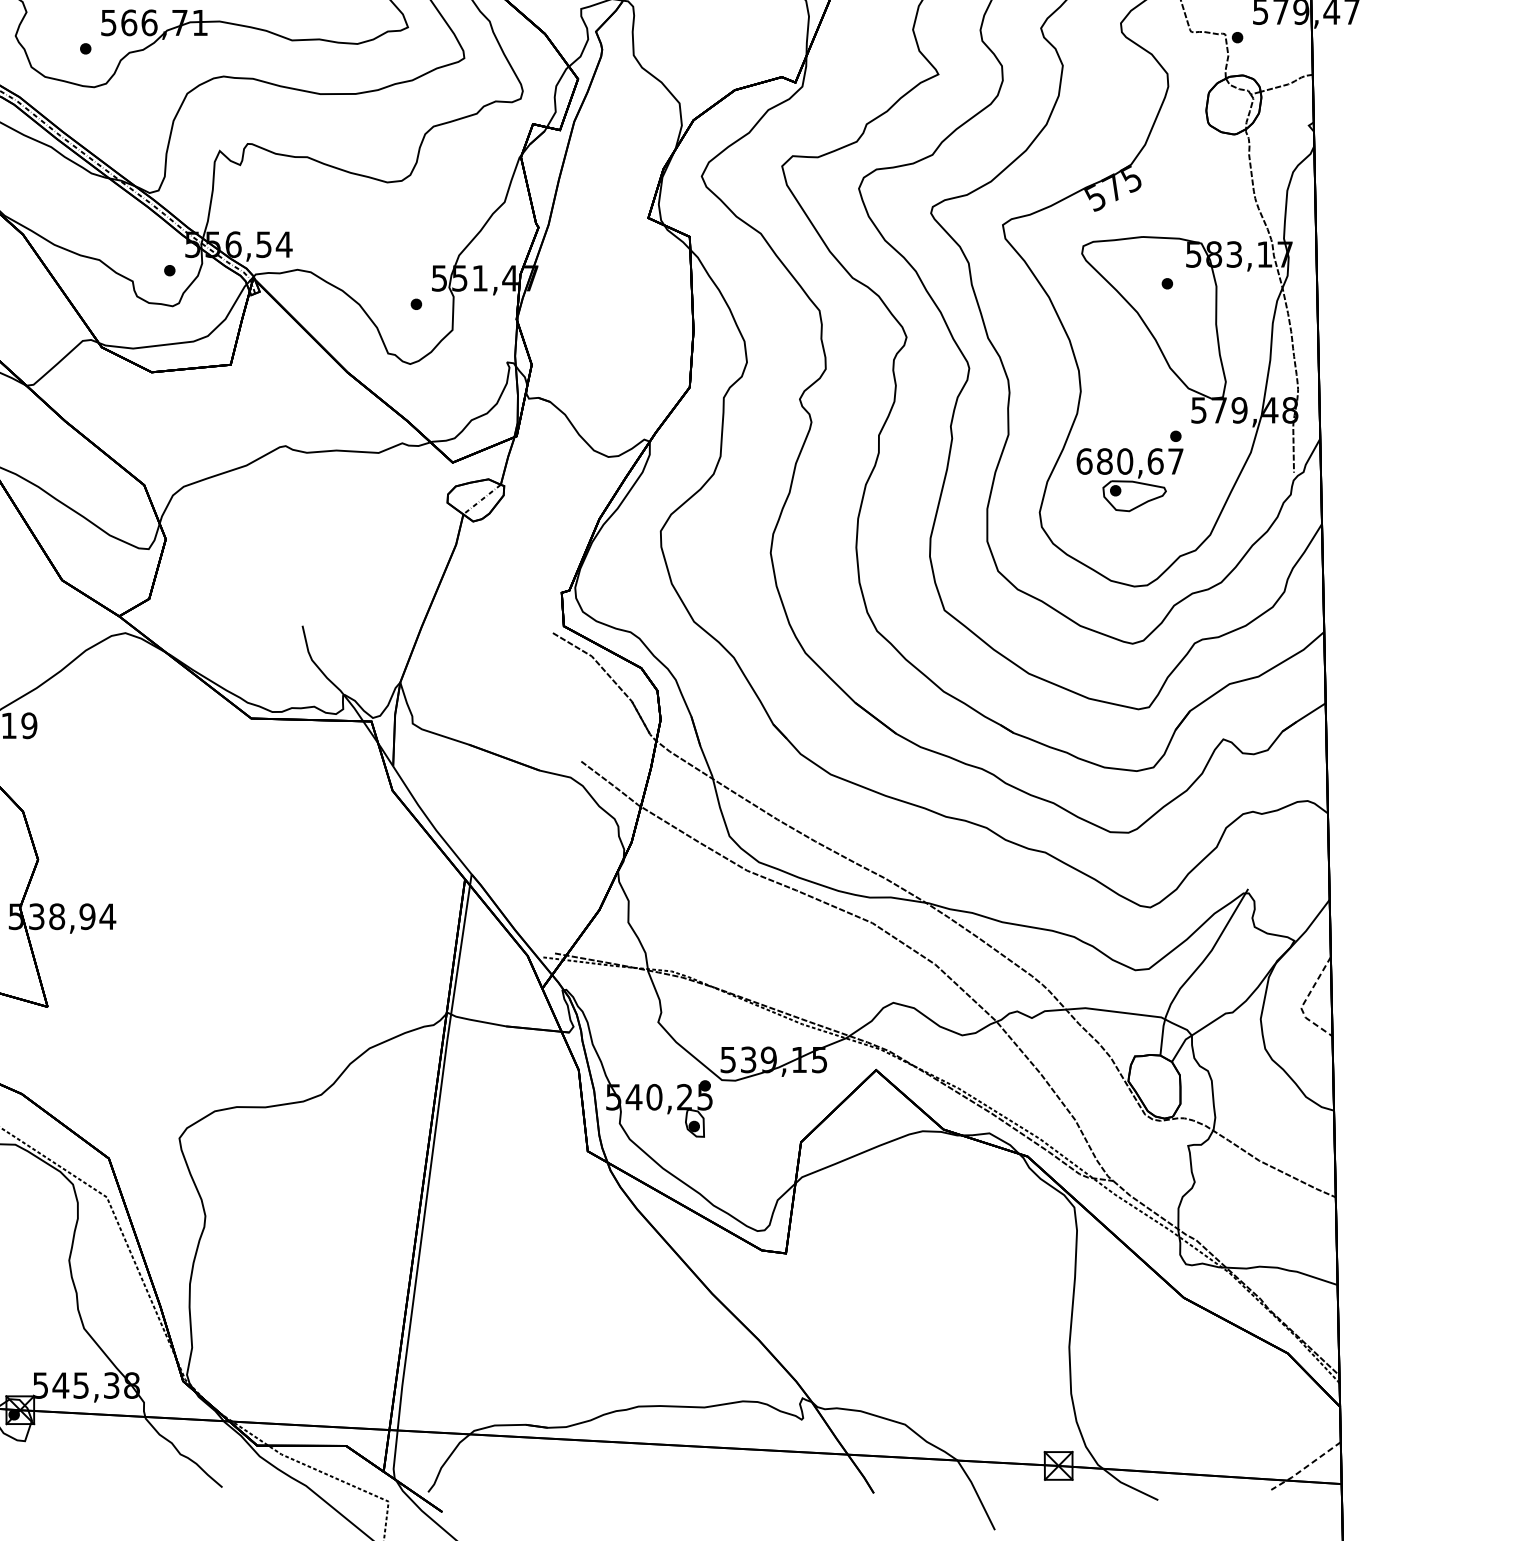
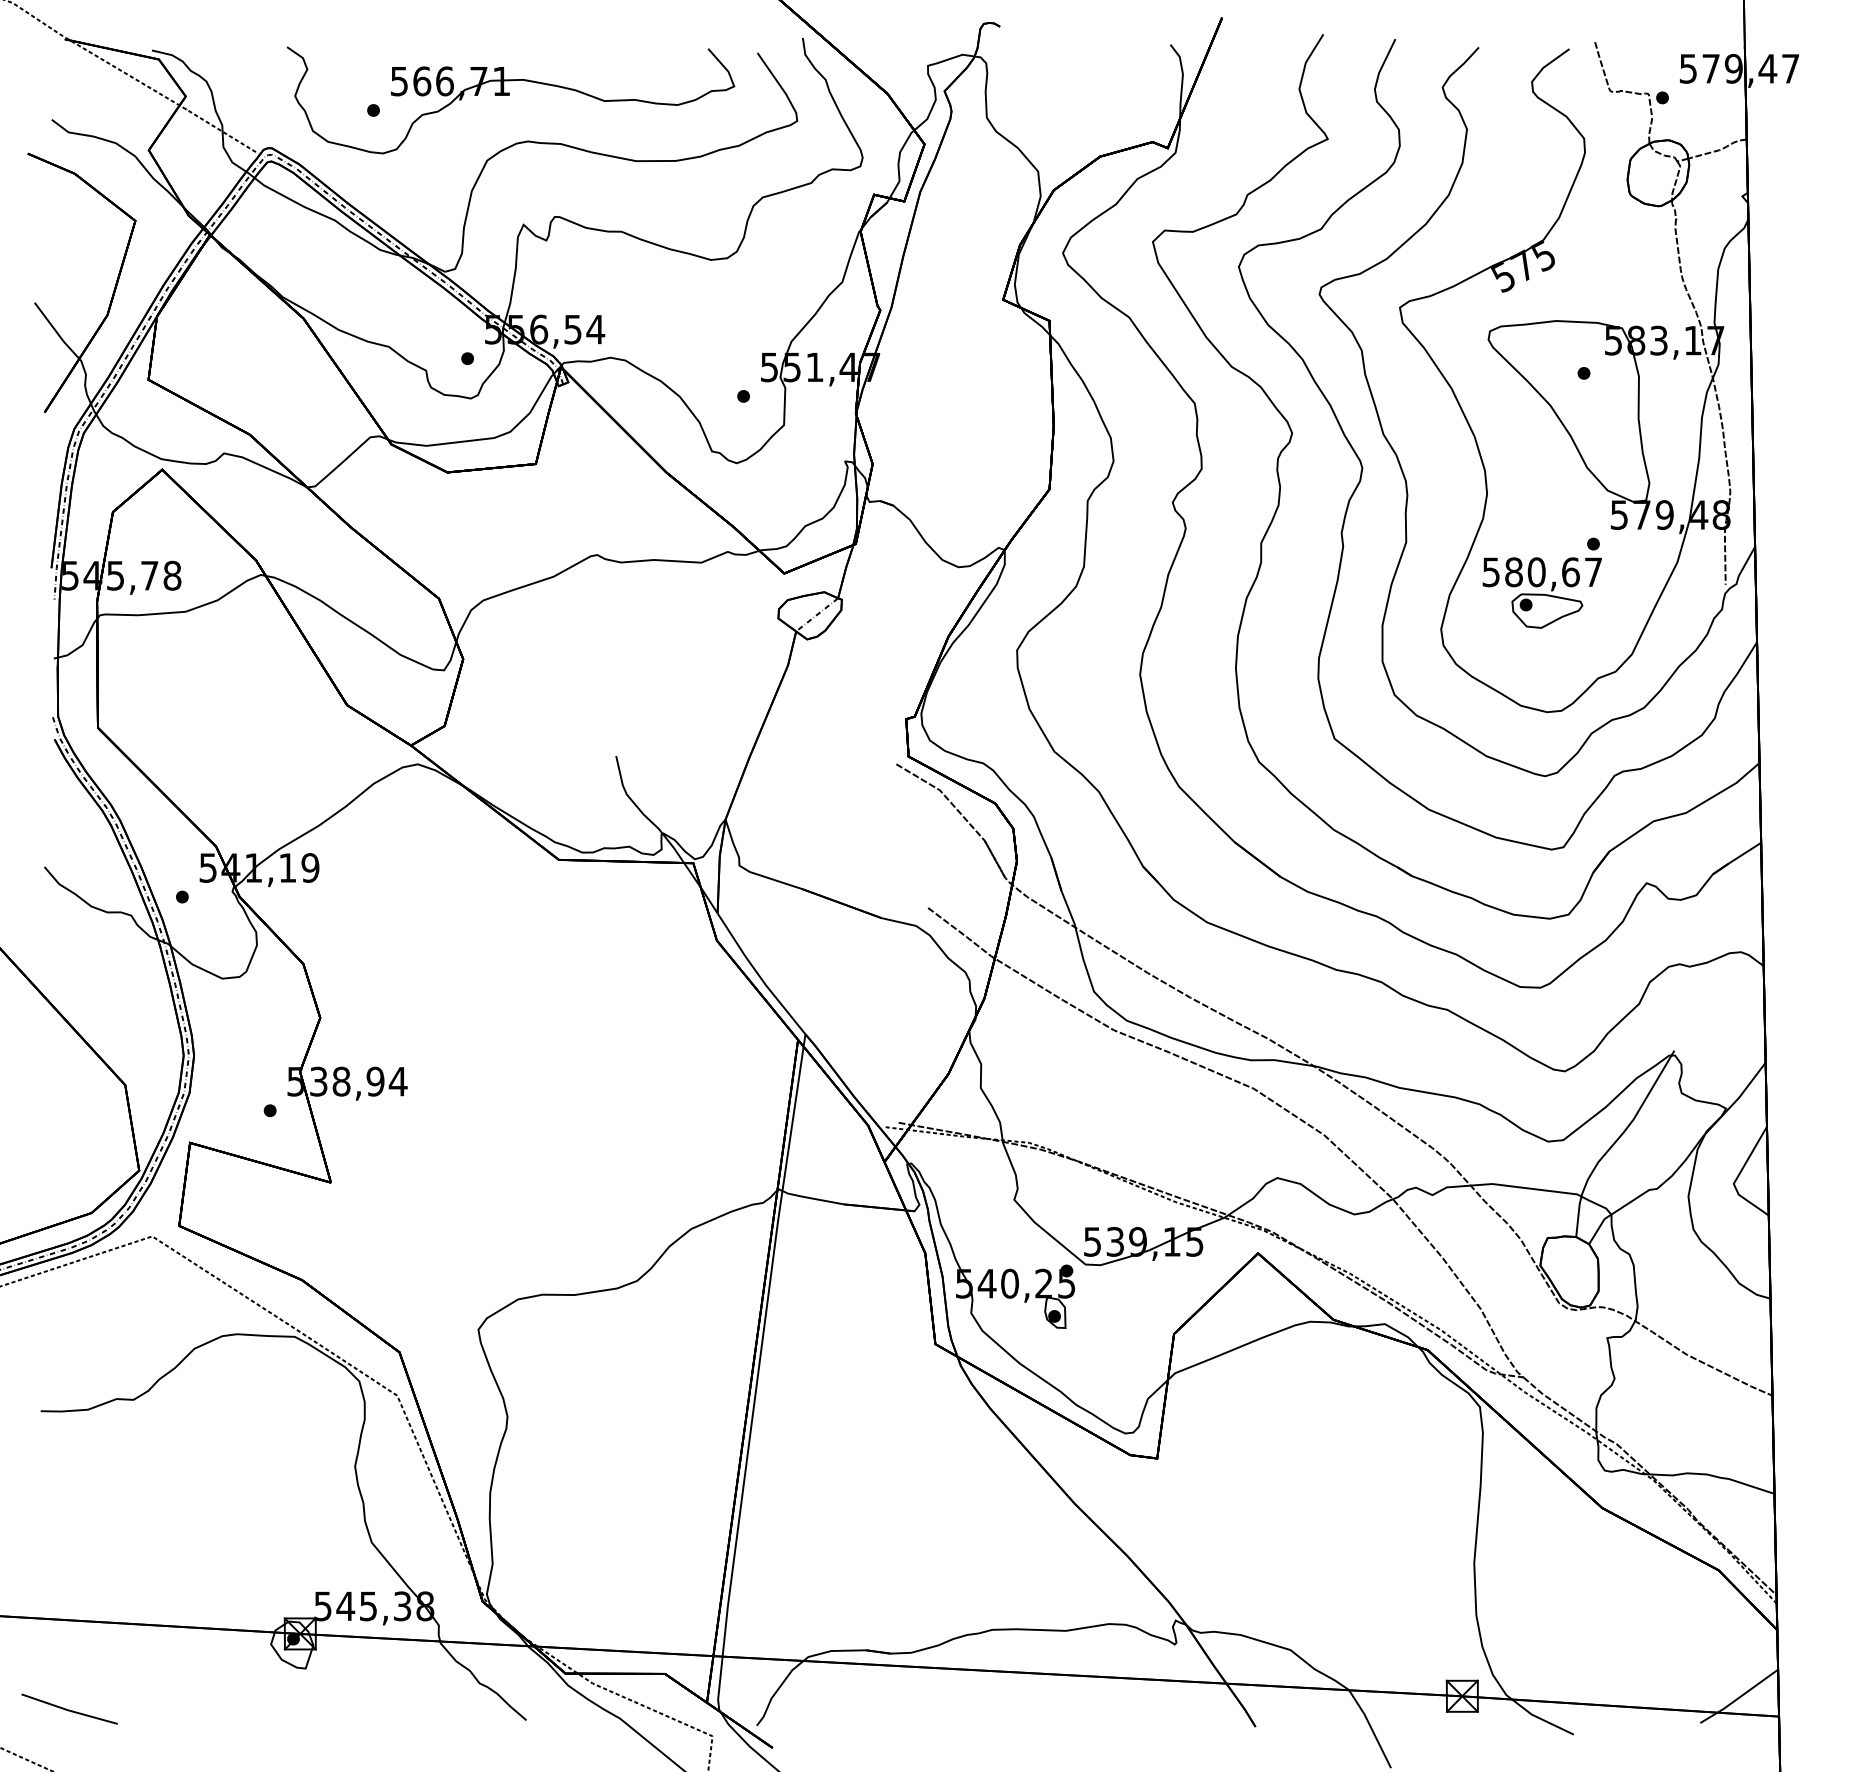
text: (1084, 461) -> (1491, 572), 680,67 -> 580,67
line: (1304, 1002) -> (1737, 1177), dashed -> solid
line: (1305, 1467) -> (1738, 1698), dashed -> solid

